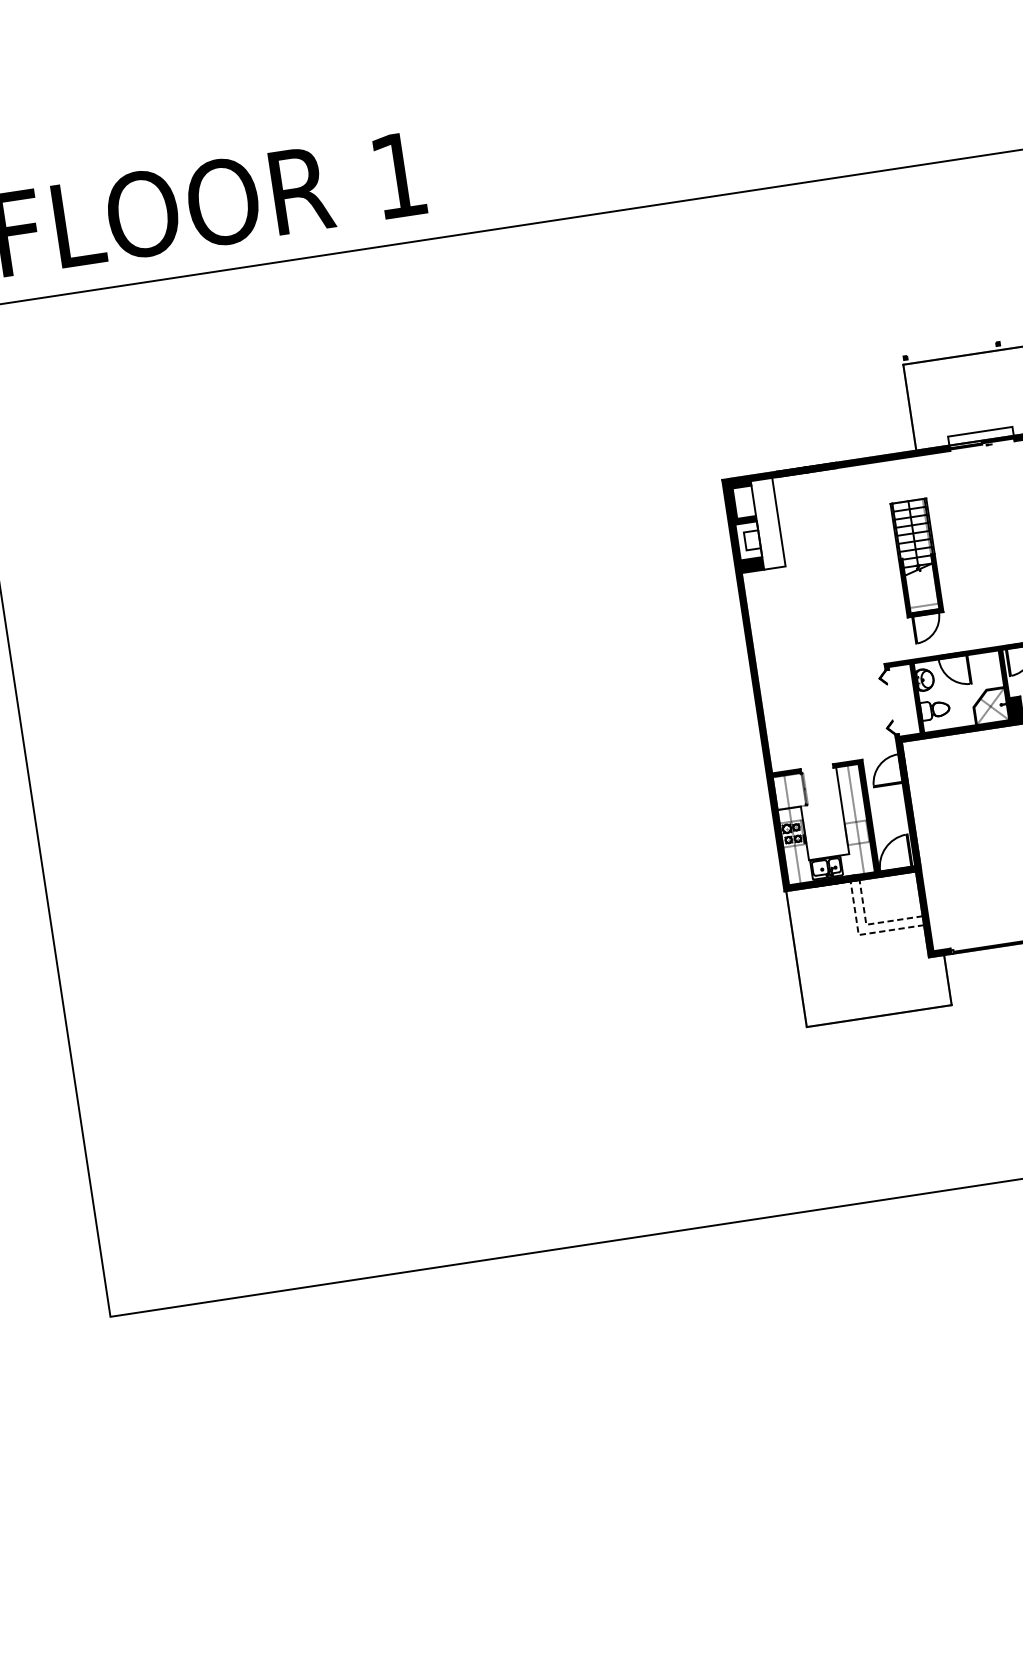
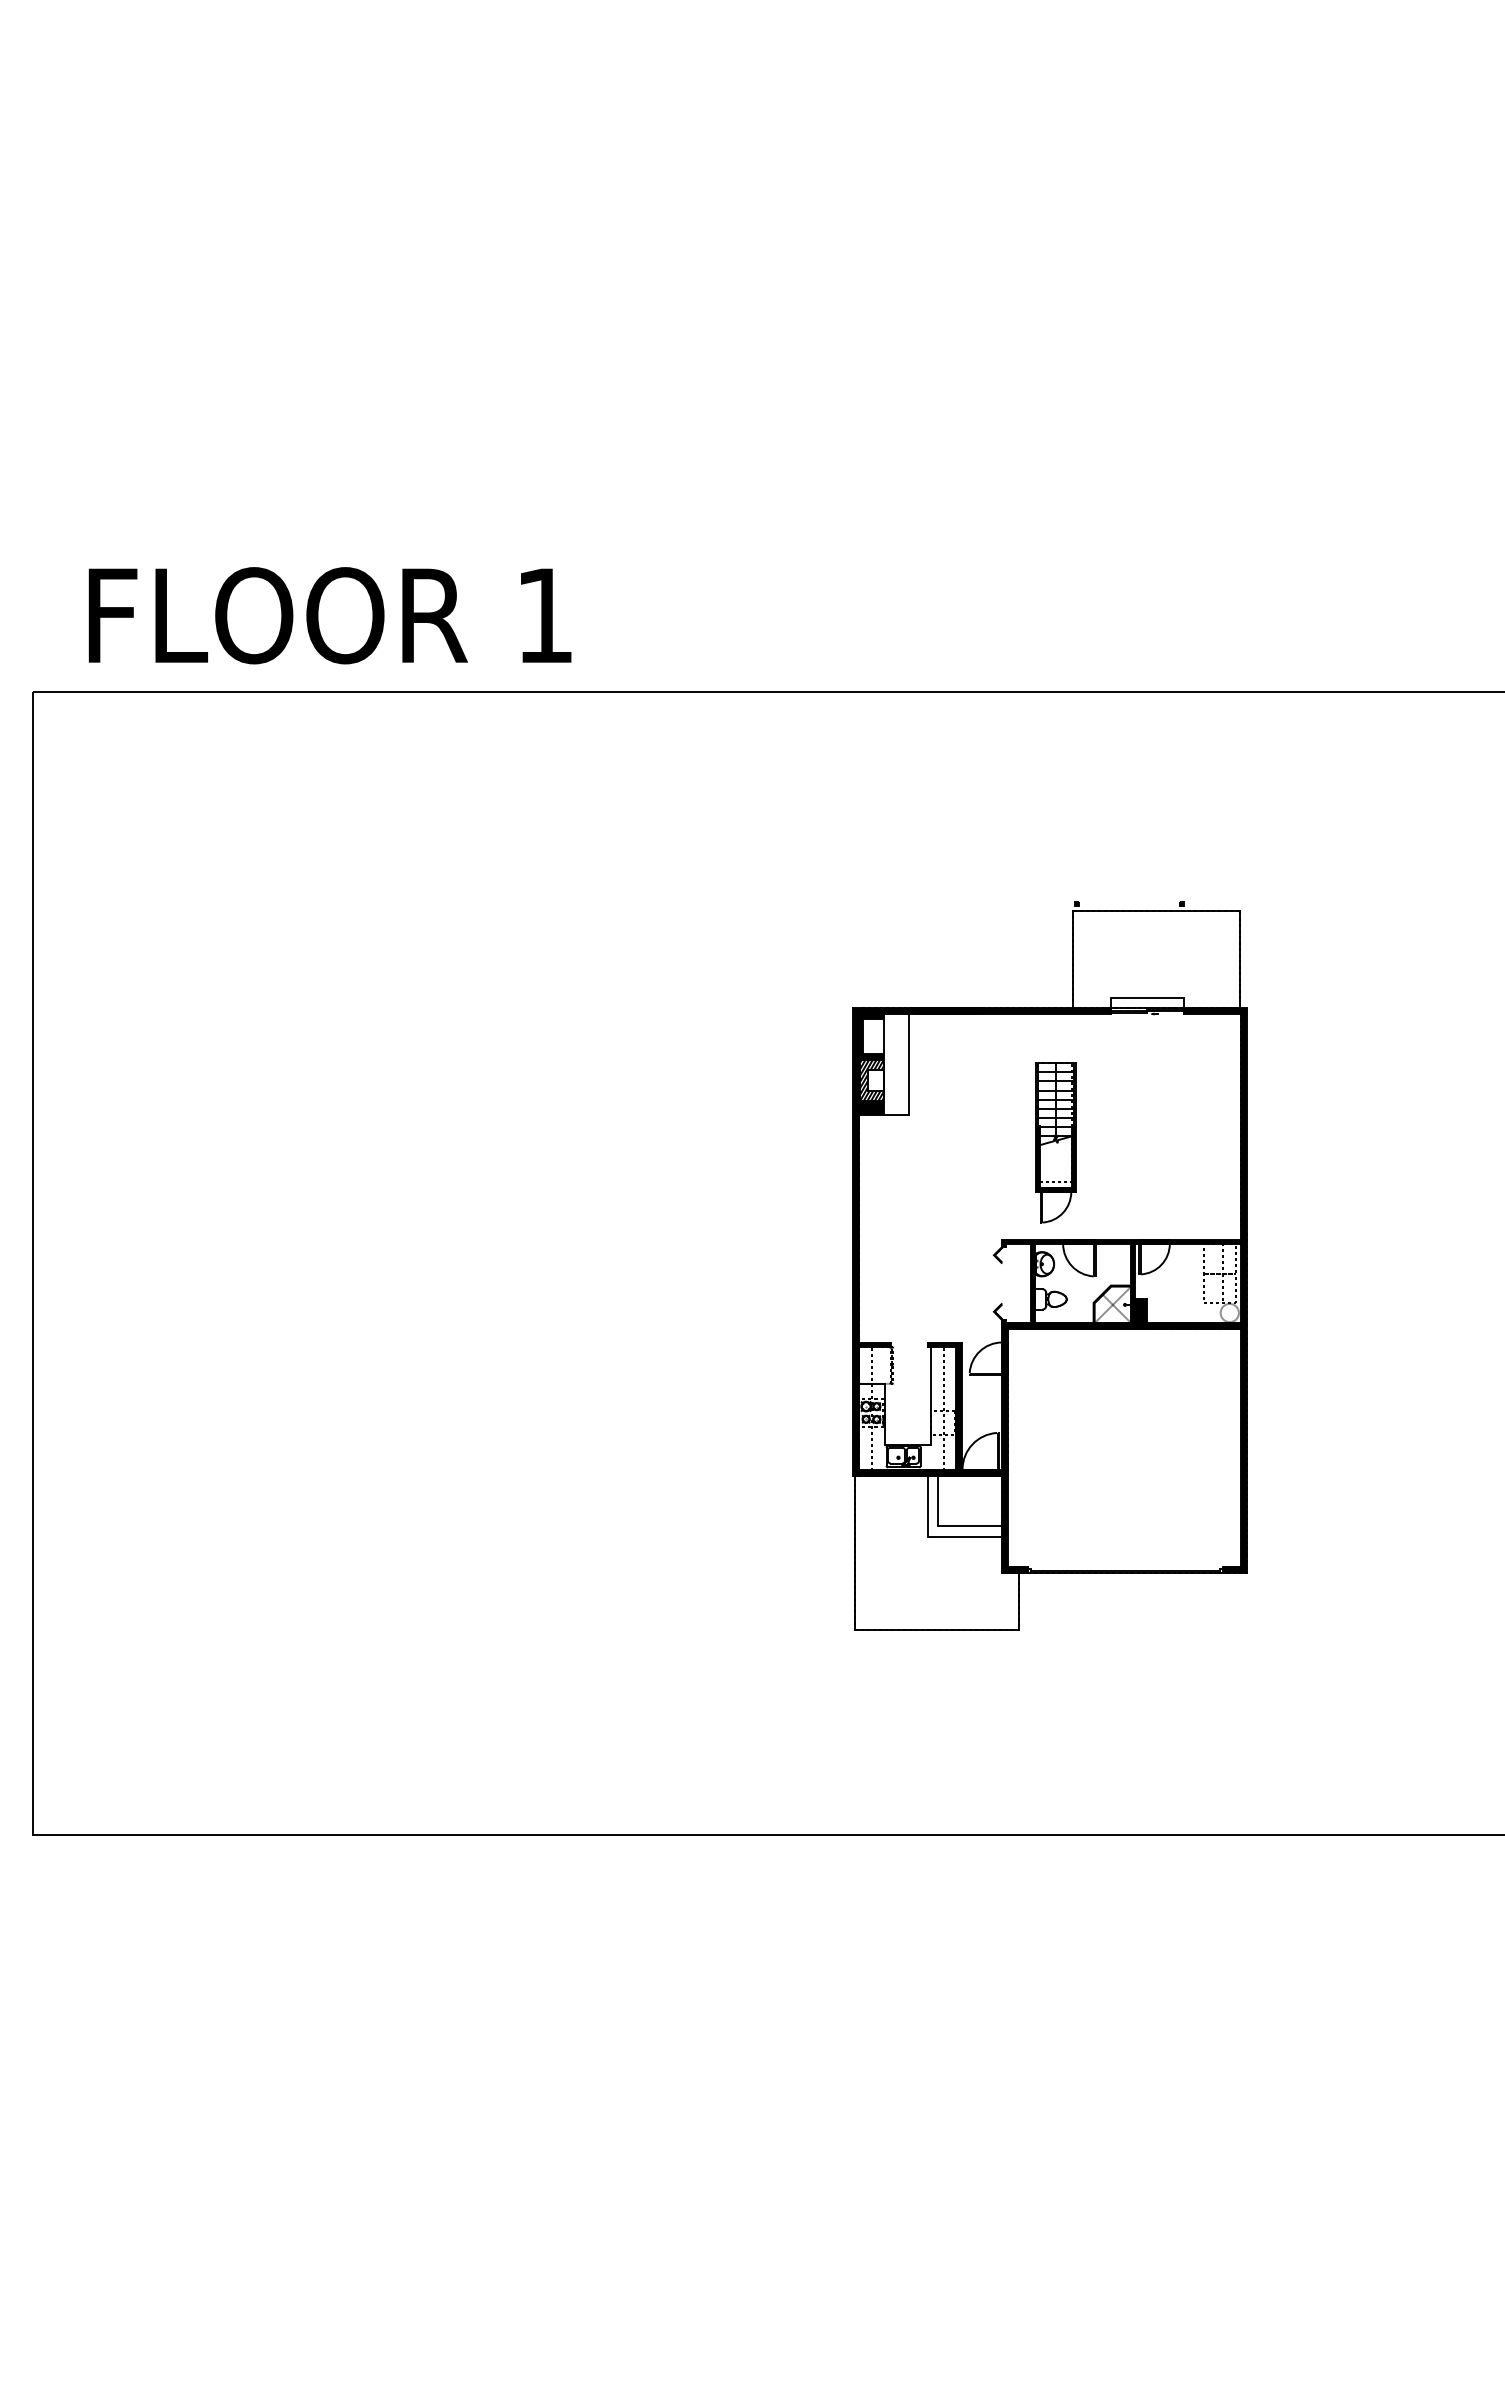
hatch: (748, 541) -> (871, 1080), added
line: (871, 923) -> (944, 1526), dashed -> solid
line: (863, 934) -> (933, 1536), dashed -> solid

